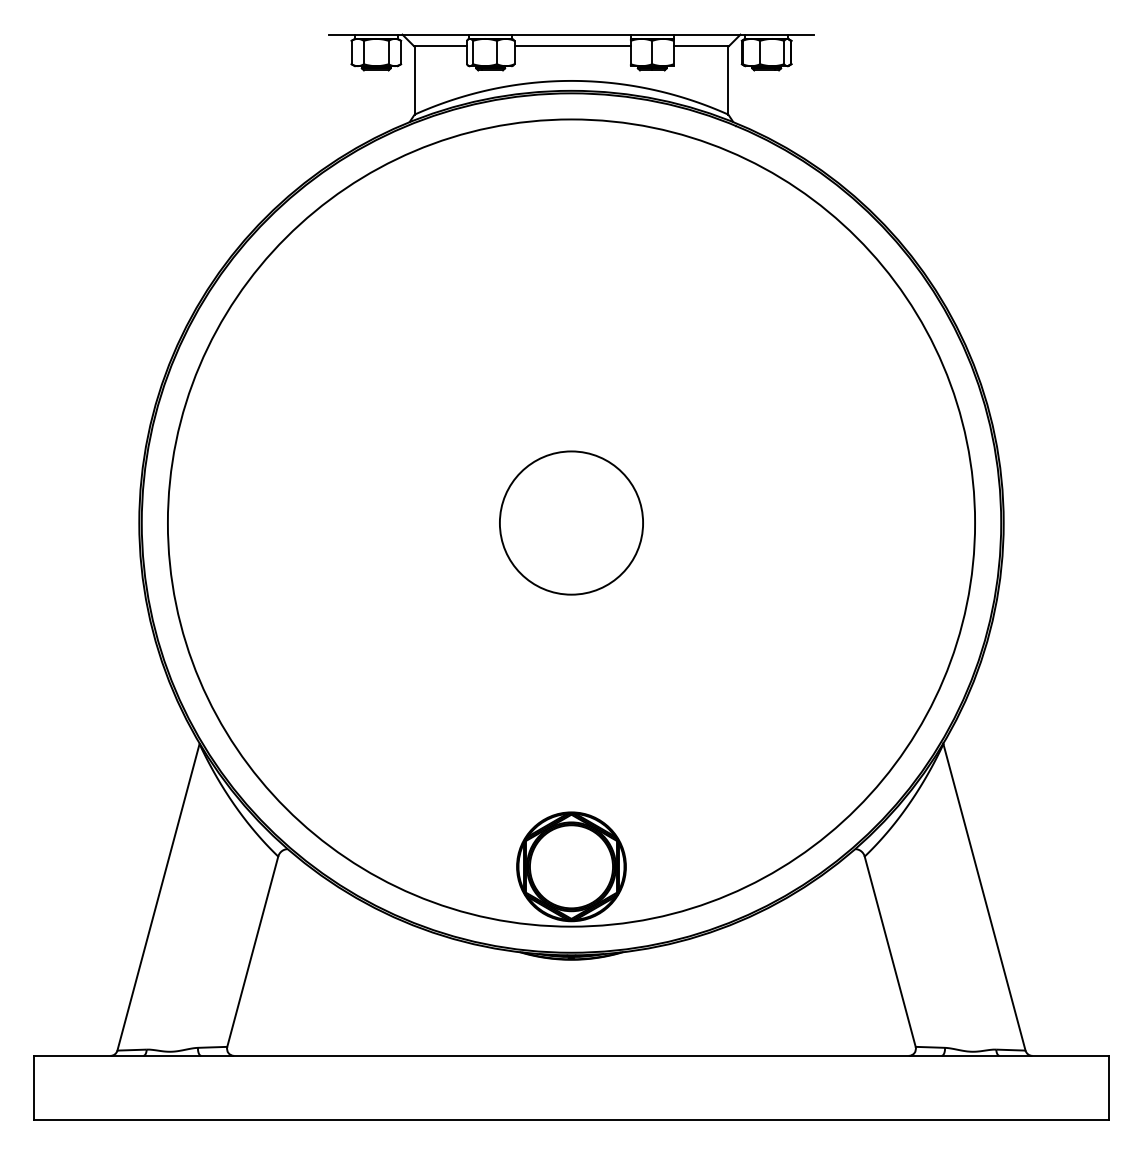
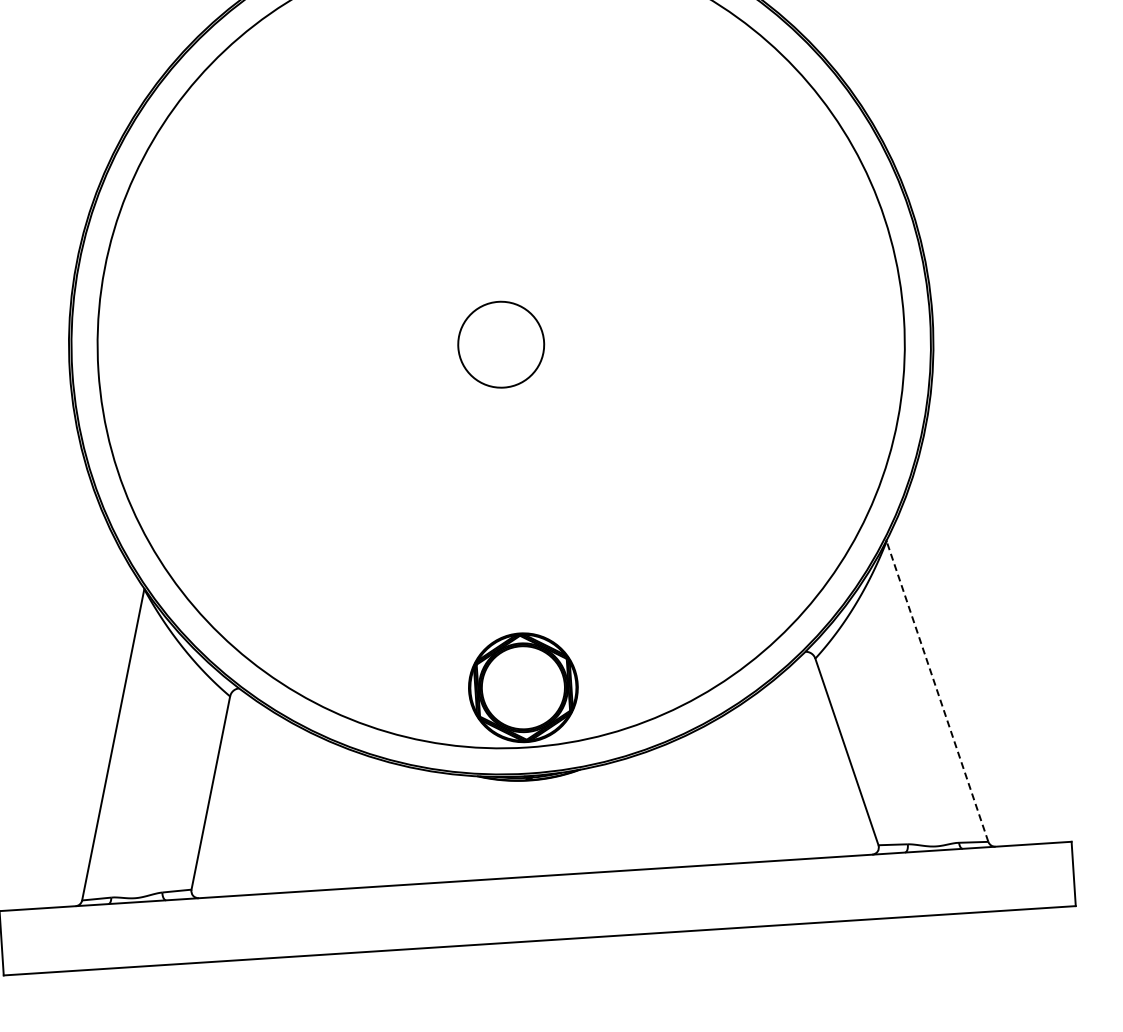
circle: (571, 522) -> (501, 344), size x0.6
line: (984, 897) -> (937, 691), solid -> dashed

